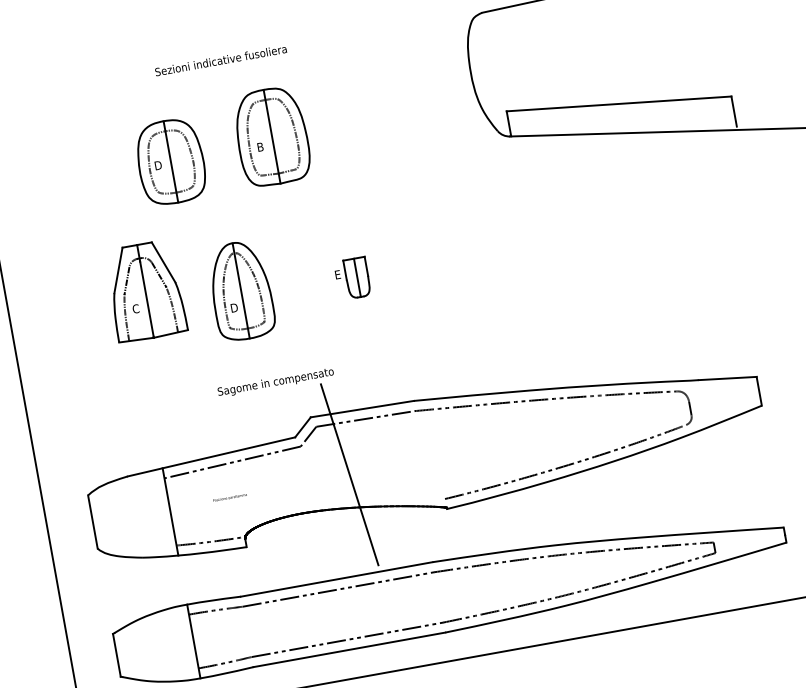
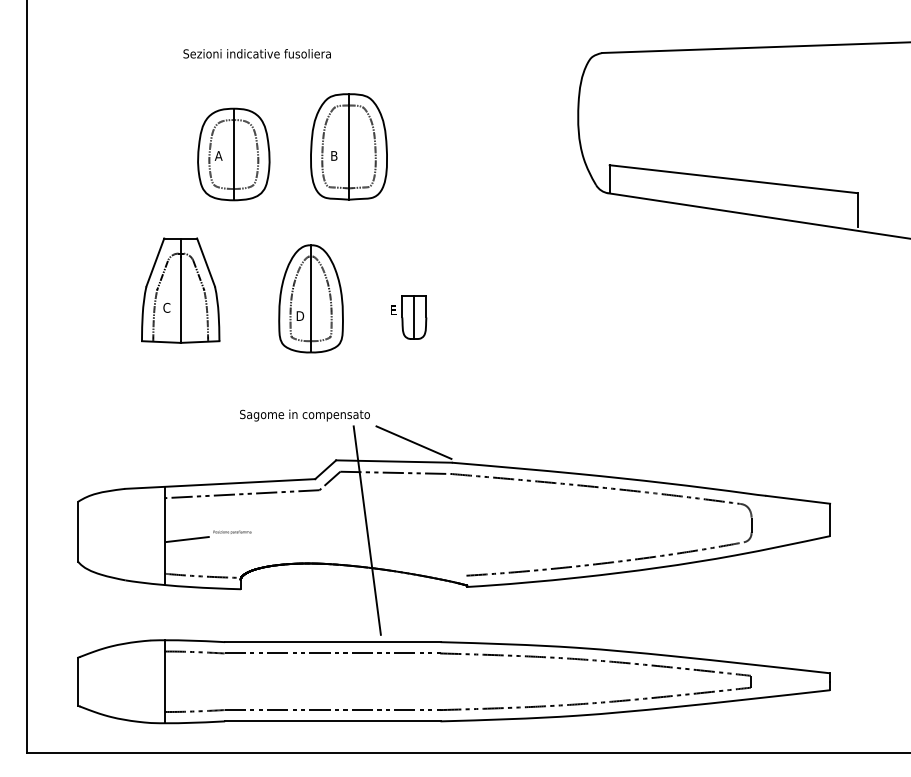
text: (220, 60) -> (256, 53), moved
text: (157, 165) -> (218, 155), D -> A
part: (240, 290) -> (310, 298), moved
line: (376, 389) -> (413, 442), added
line: (191, 511) -> (187, 539), added

